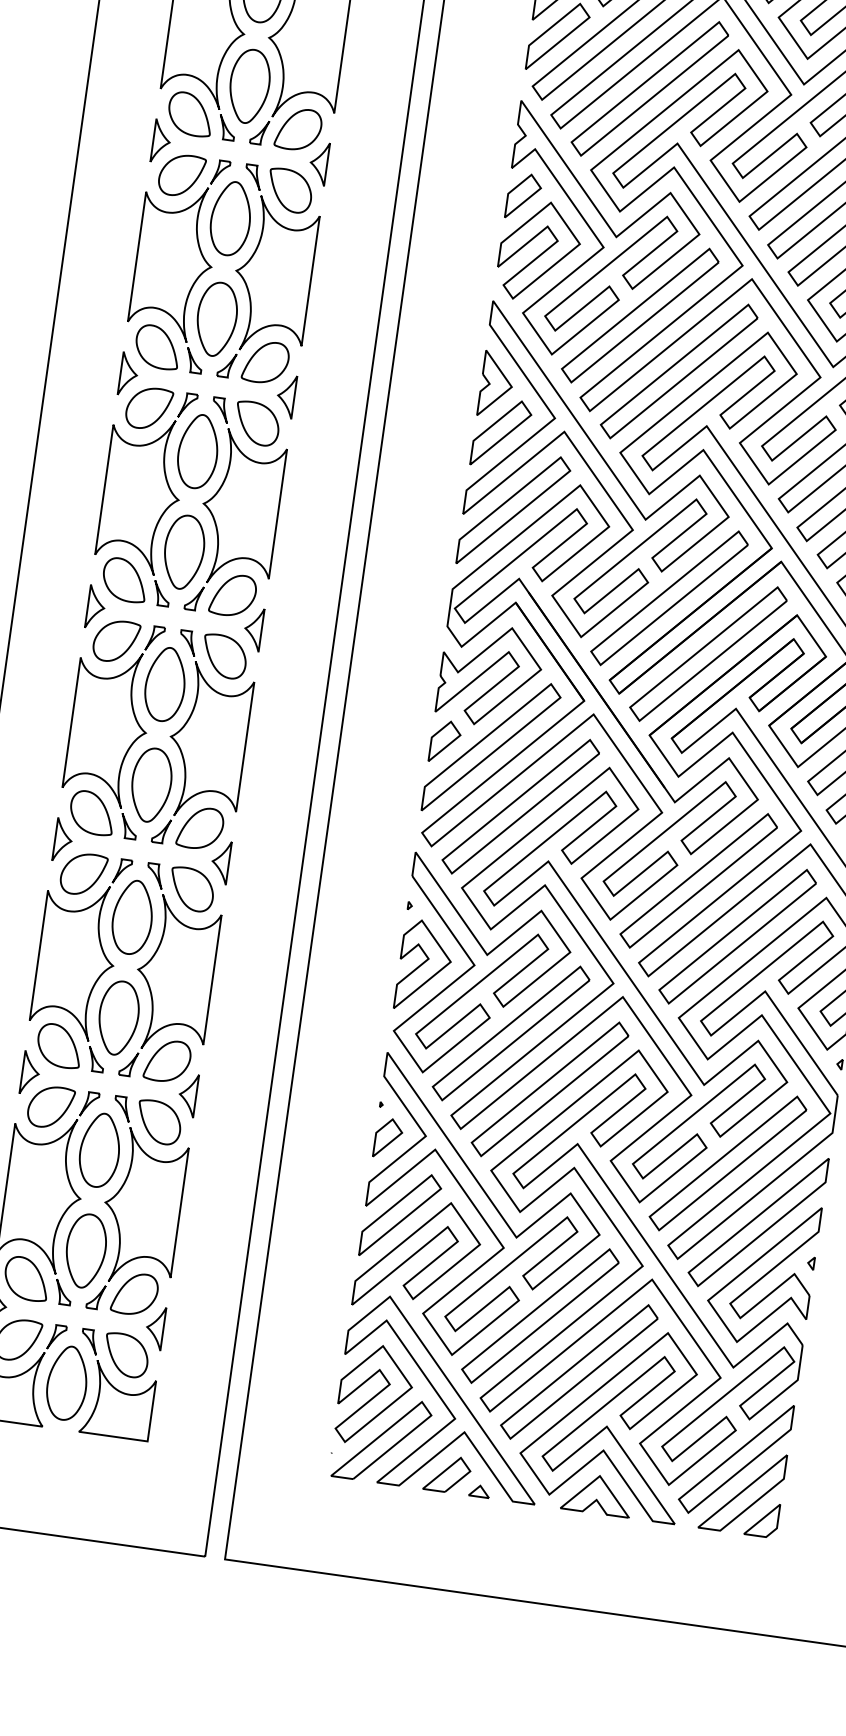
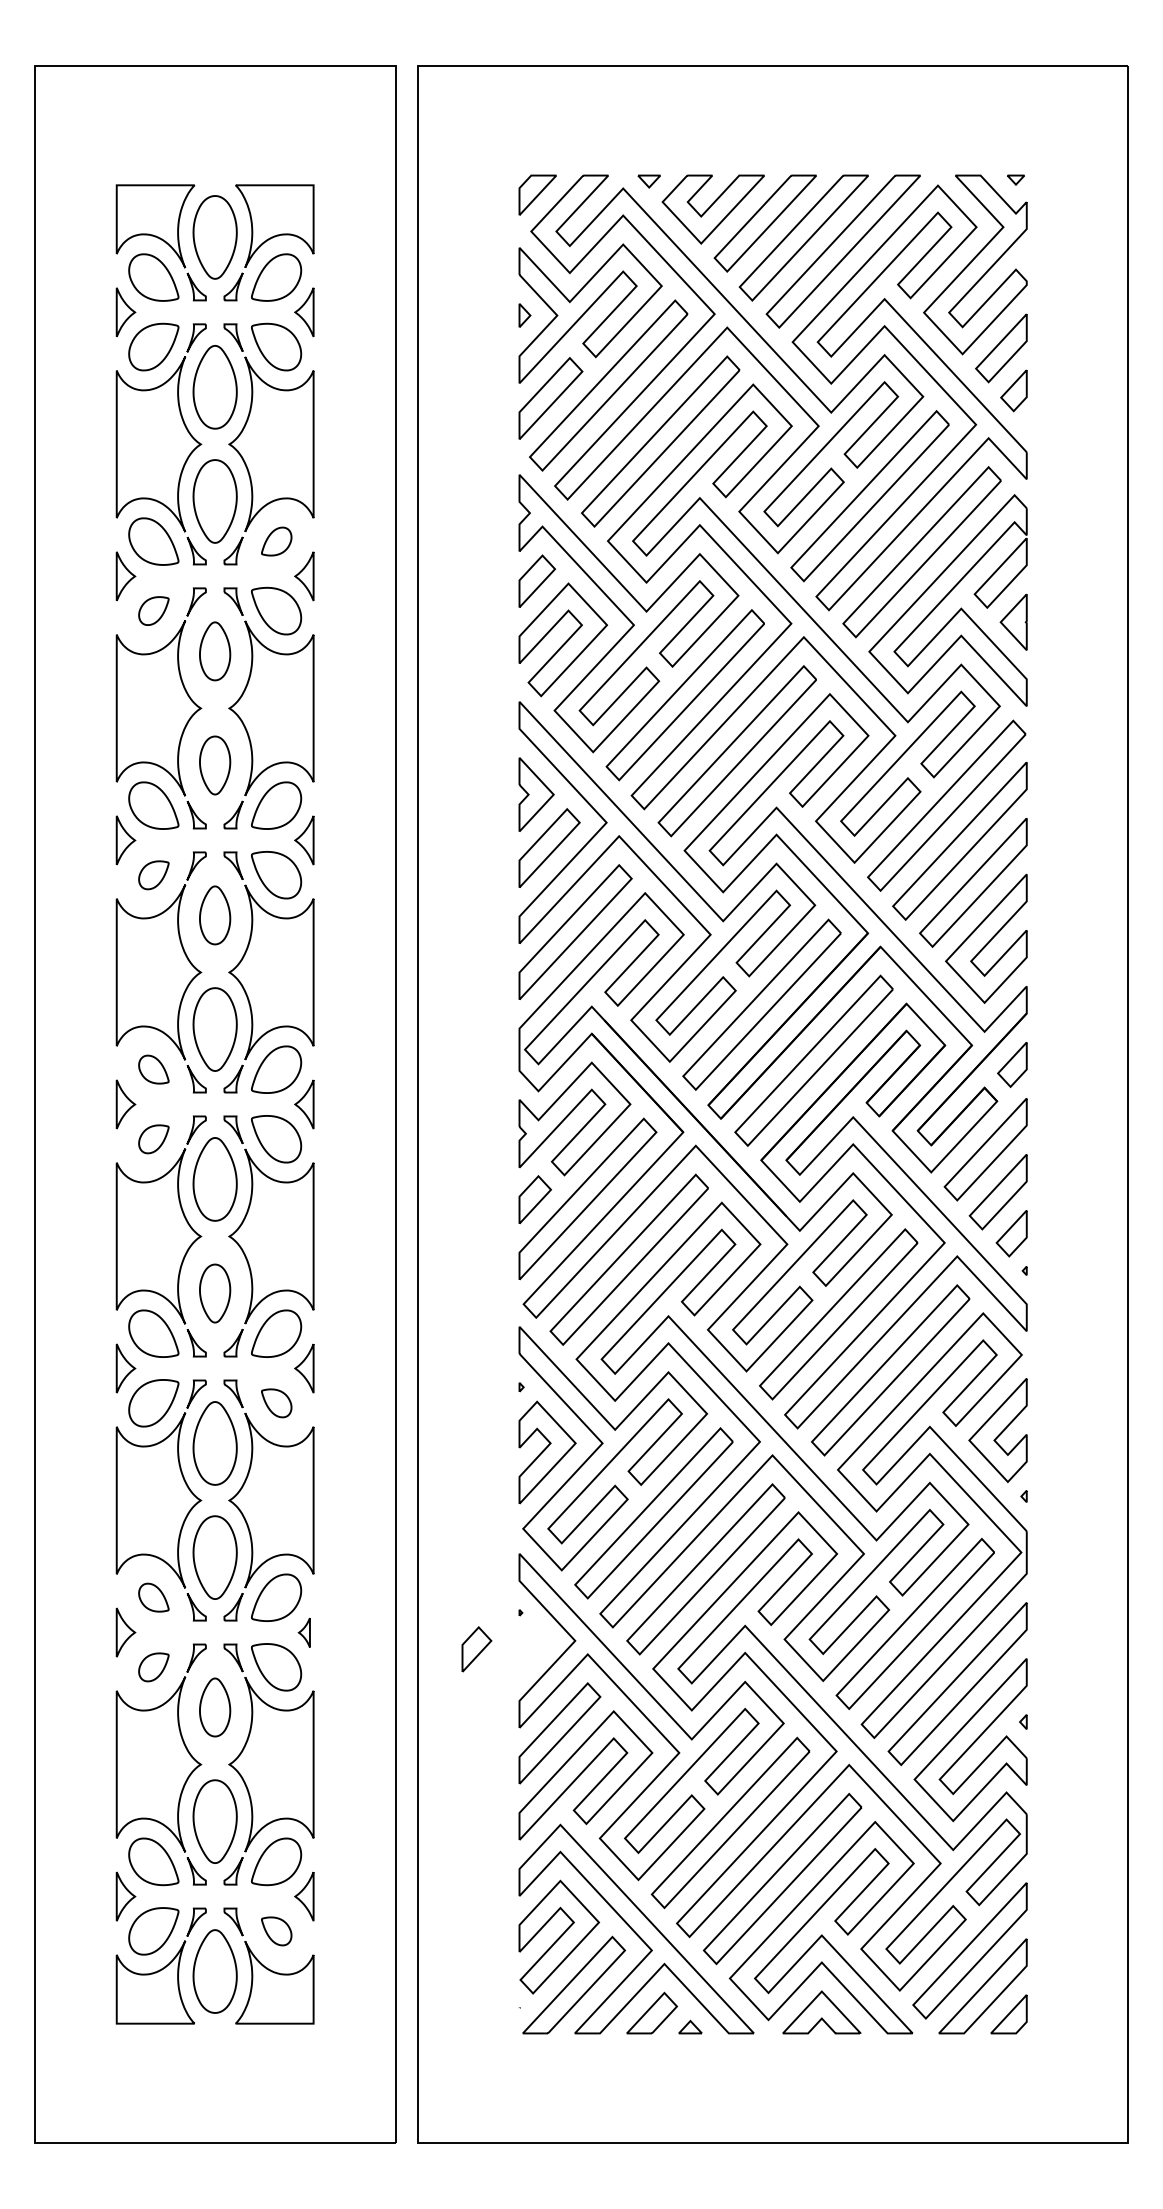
part: (298, 129) -> (276, 541), size x0.6
part: (181, 174) -> (153, 610), size x0.6
part: (230, 218) -> (214, 651), size x0.7
part: (216, 319) -> (214, 765), size x0.7
part: (148, 408) -> (153, 875), size x0.6
part: (197, 451) -> (214, 915), size x0.7
part: (124, 579) -> (153, 1069), size x0.6
part: (116, 641) -> (153, 1139), size x0.6
part: (150, 785) -> (214, 1293), size x0.7
part: (191, 889) -> (276, 1403), size x0.6
part: (59, 1045) -> (153, 1597), size x0.6
part: (188, 1095) -> (304, 1632), size x0.6
part: (50, 1107) -> (153, 1667), size x0.6
part: (388, 1138) -> (476, 1649), moved
part: (99, 1150) -> (214, 1707), size x0.7
part: (126, 1355) -> (276, 1931), size x0.6

